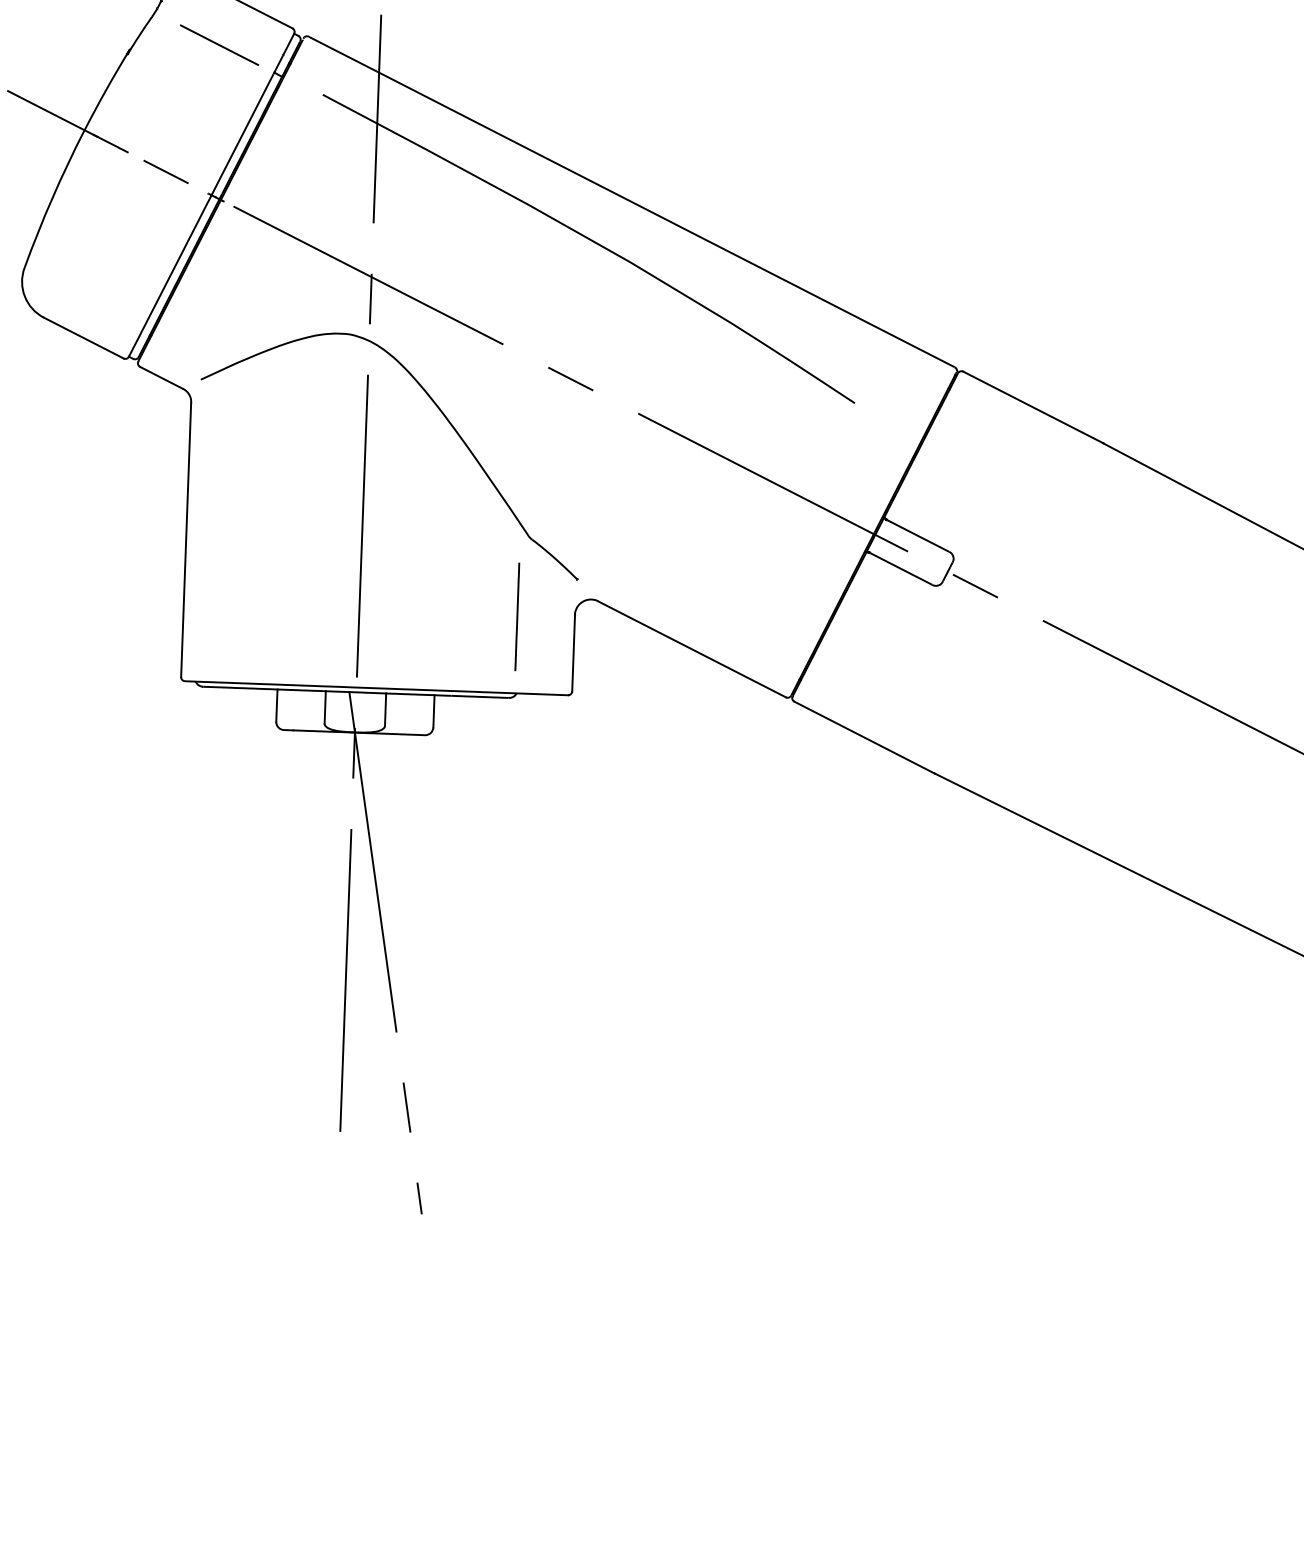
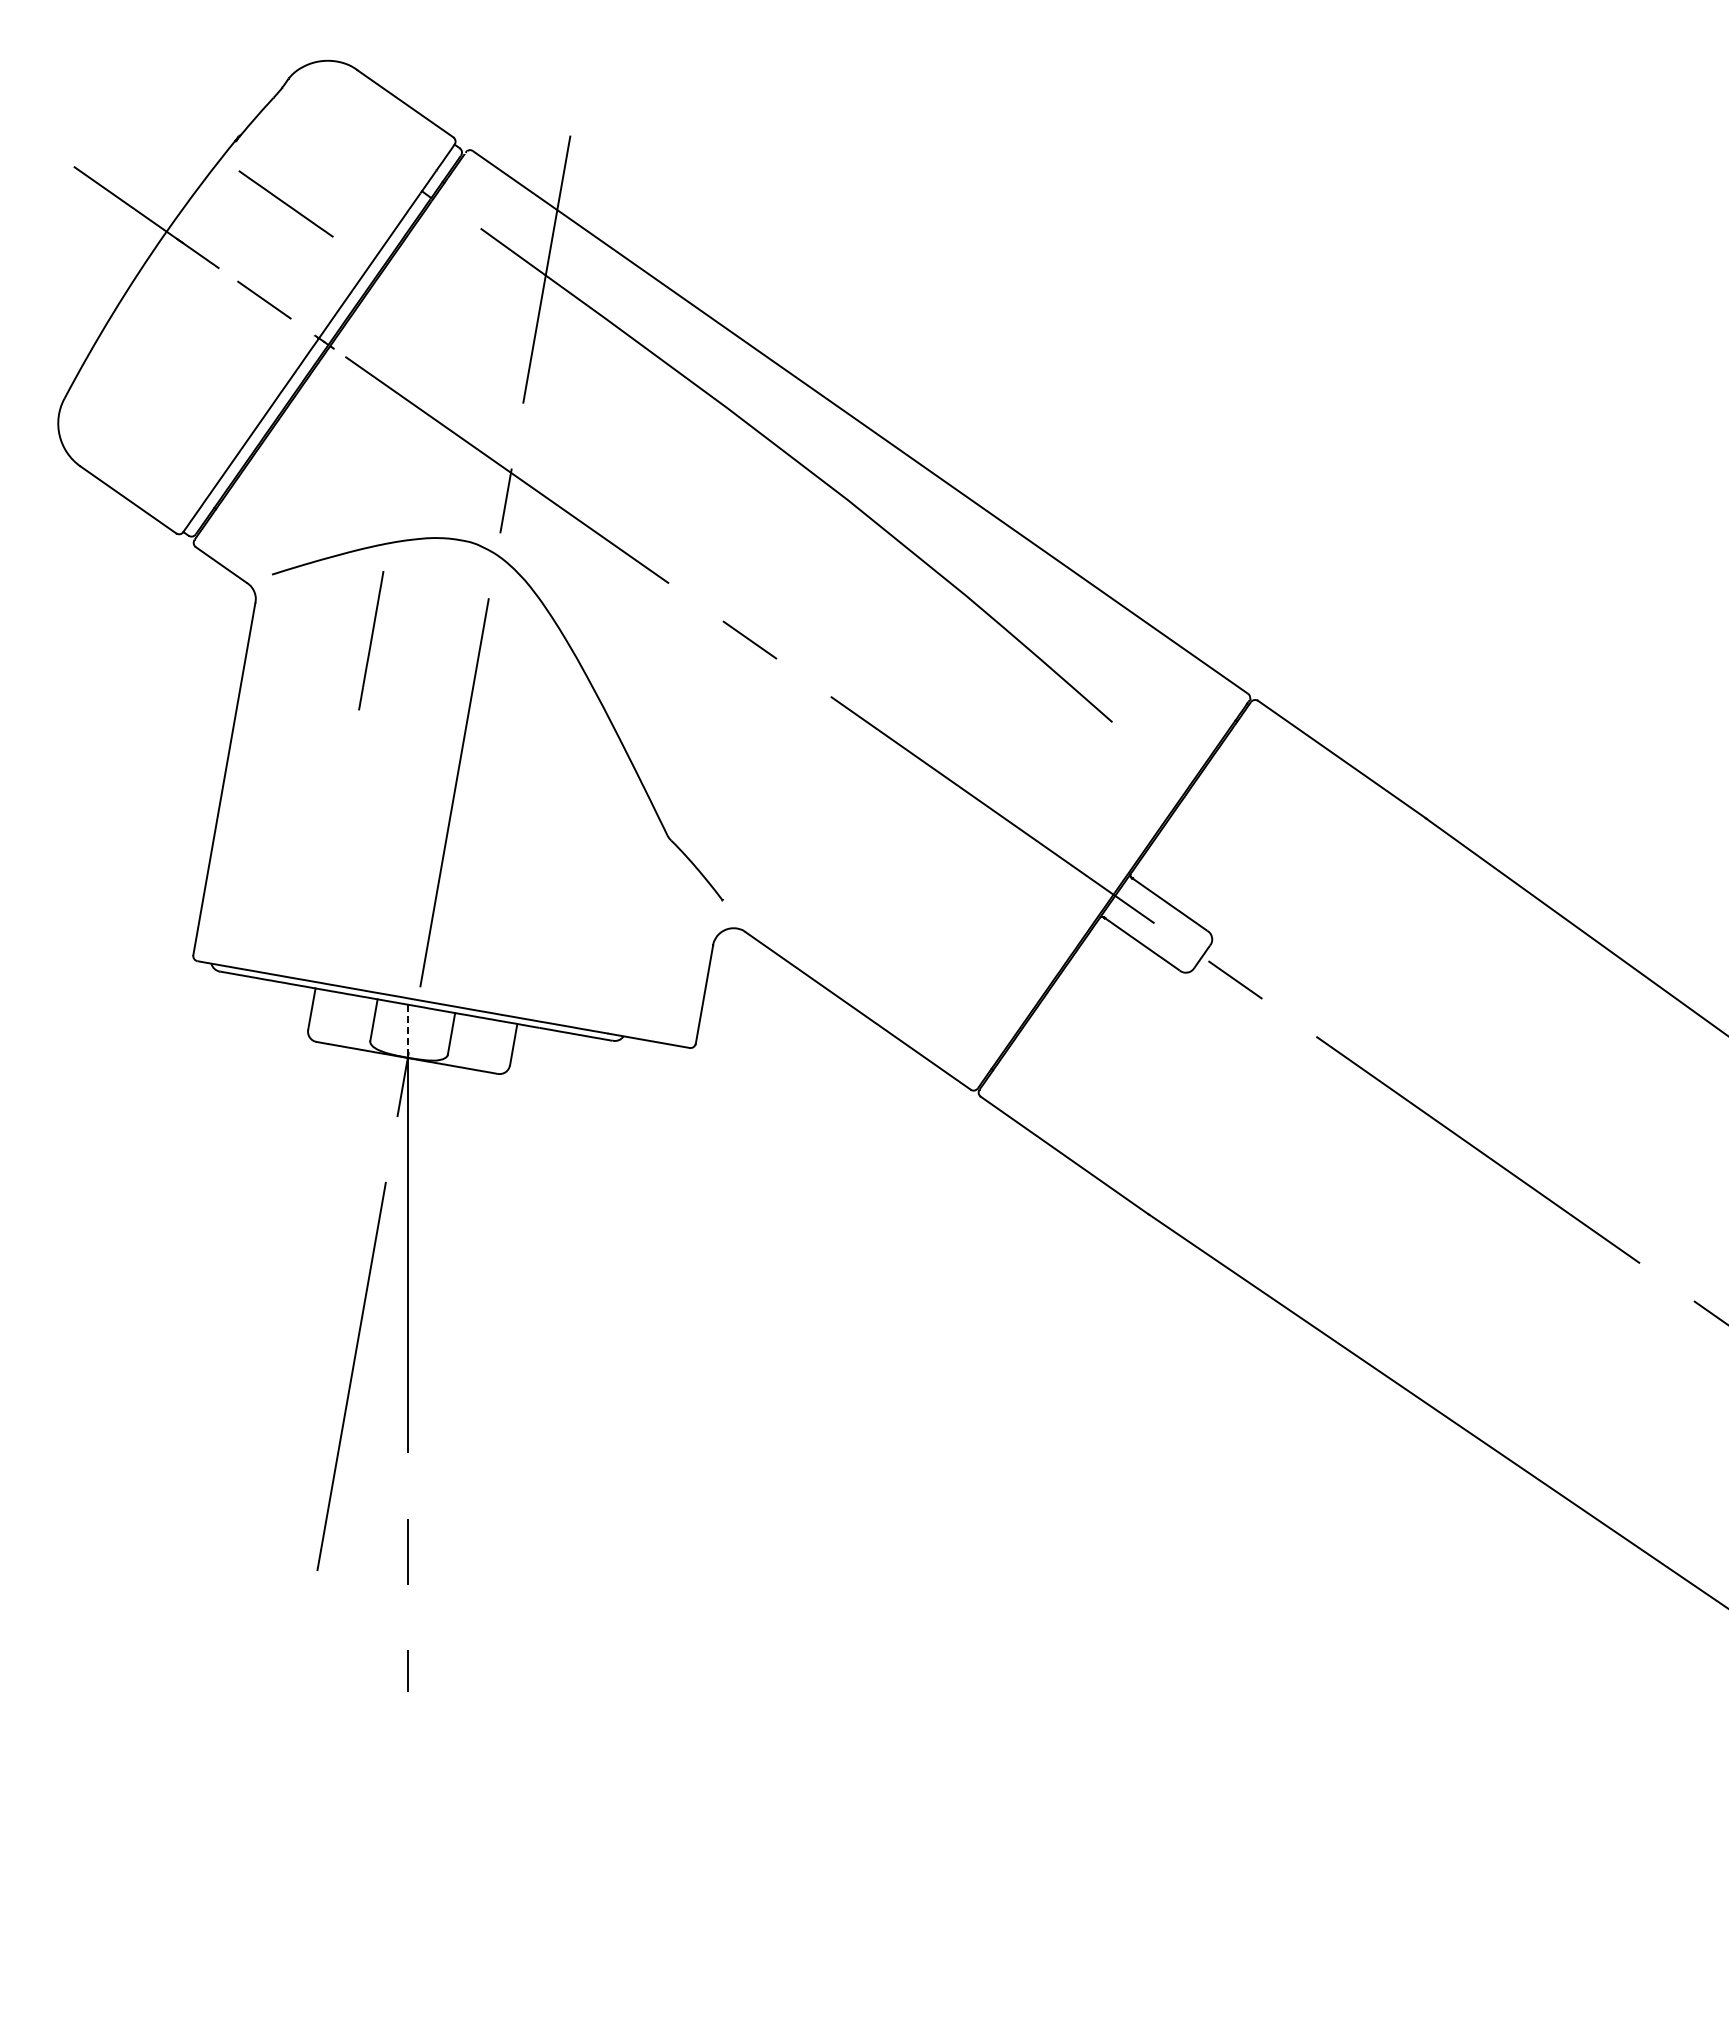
line: (218, 44) -> (285, 203), moved
line: (517, 616) -> (371, 640), moved
line: (351, 712) -> (407, 1031), solid -> dashed

